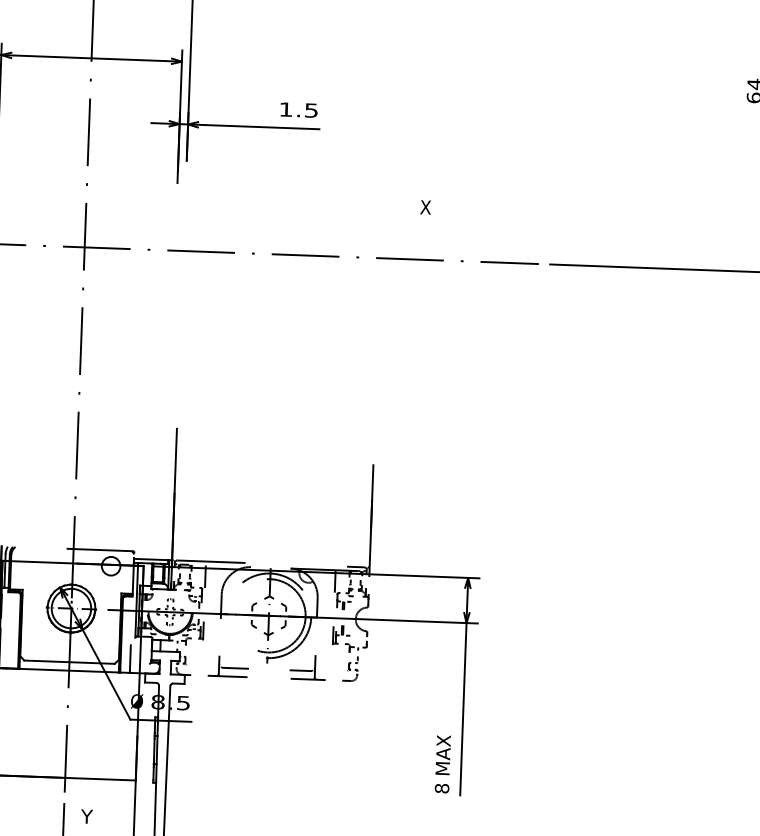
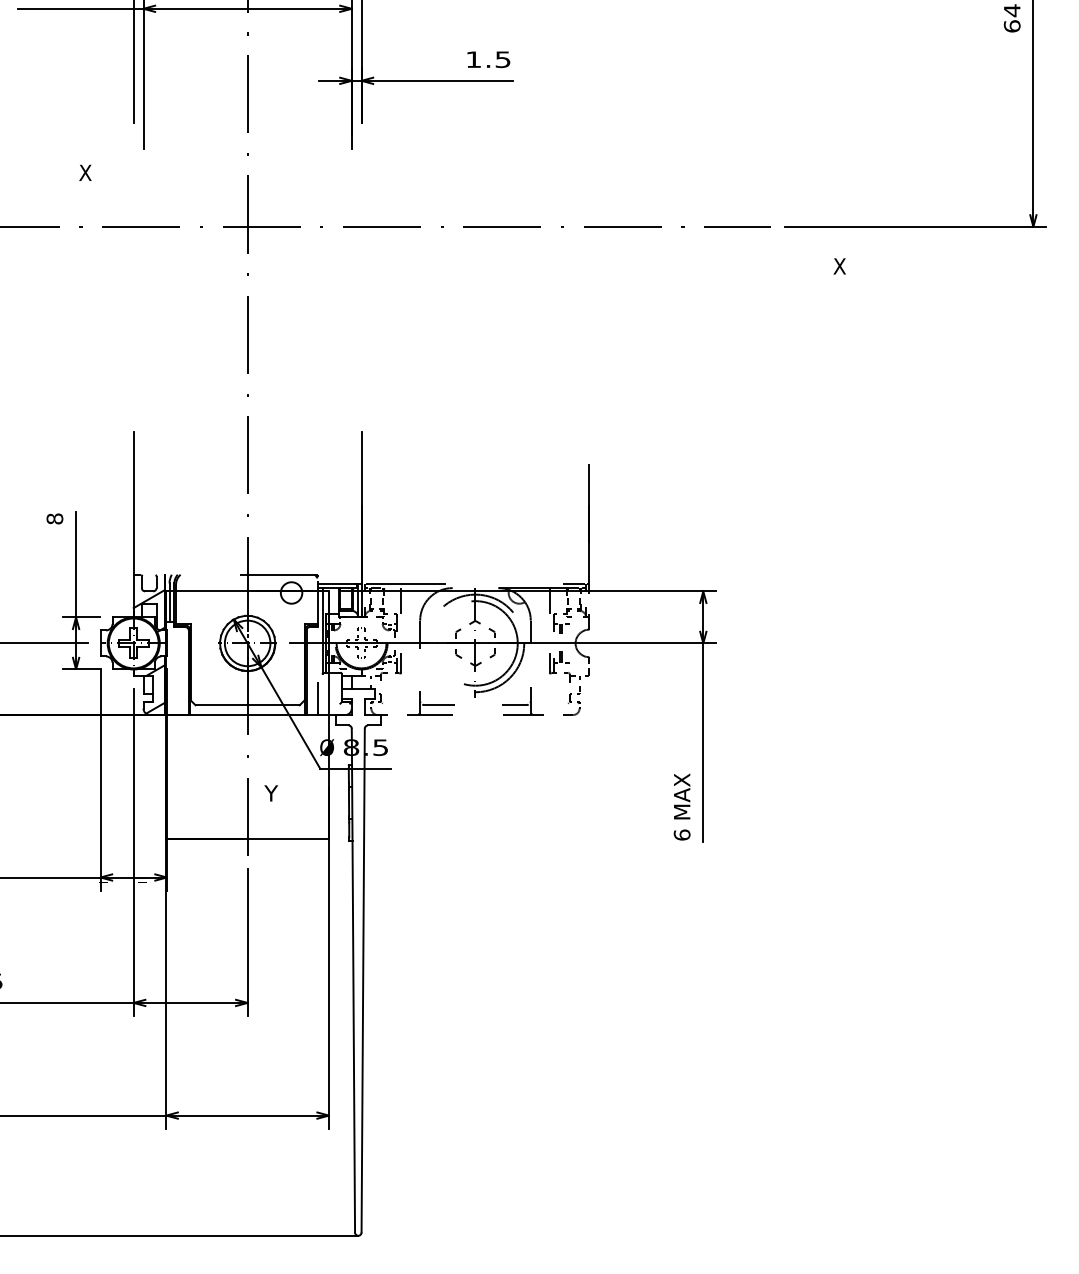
text: (425, 207) -> (839, 266), moved
text: (441, 788) -> (681, 834), 8 -> 6
text: (86, 816) -> (270, 793), moved

